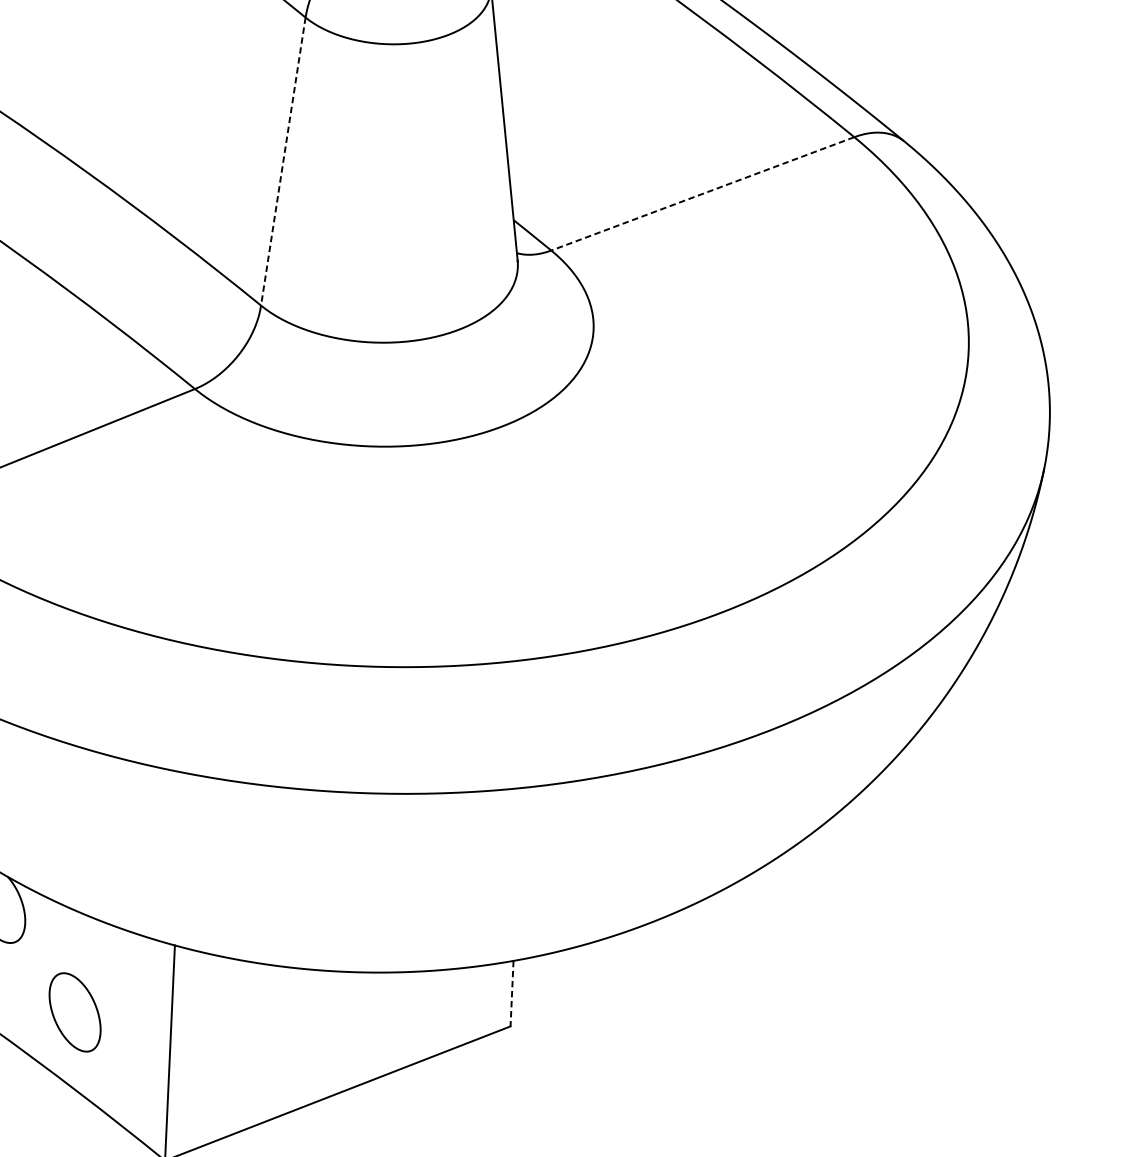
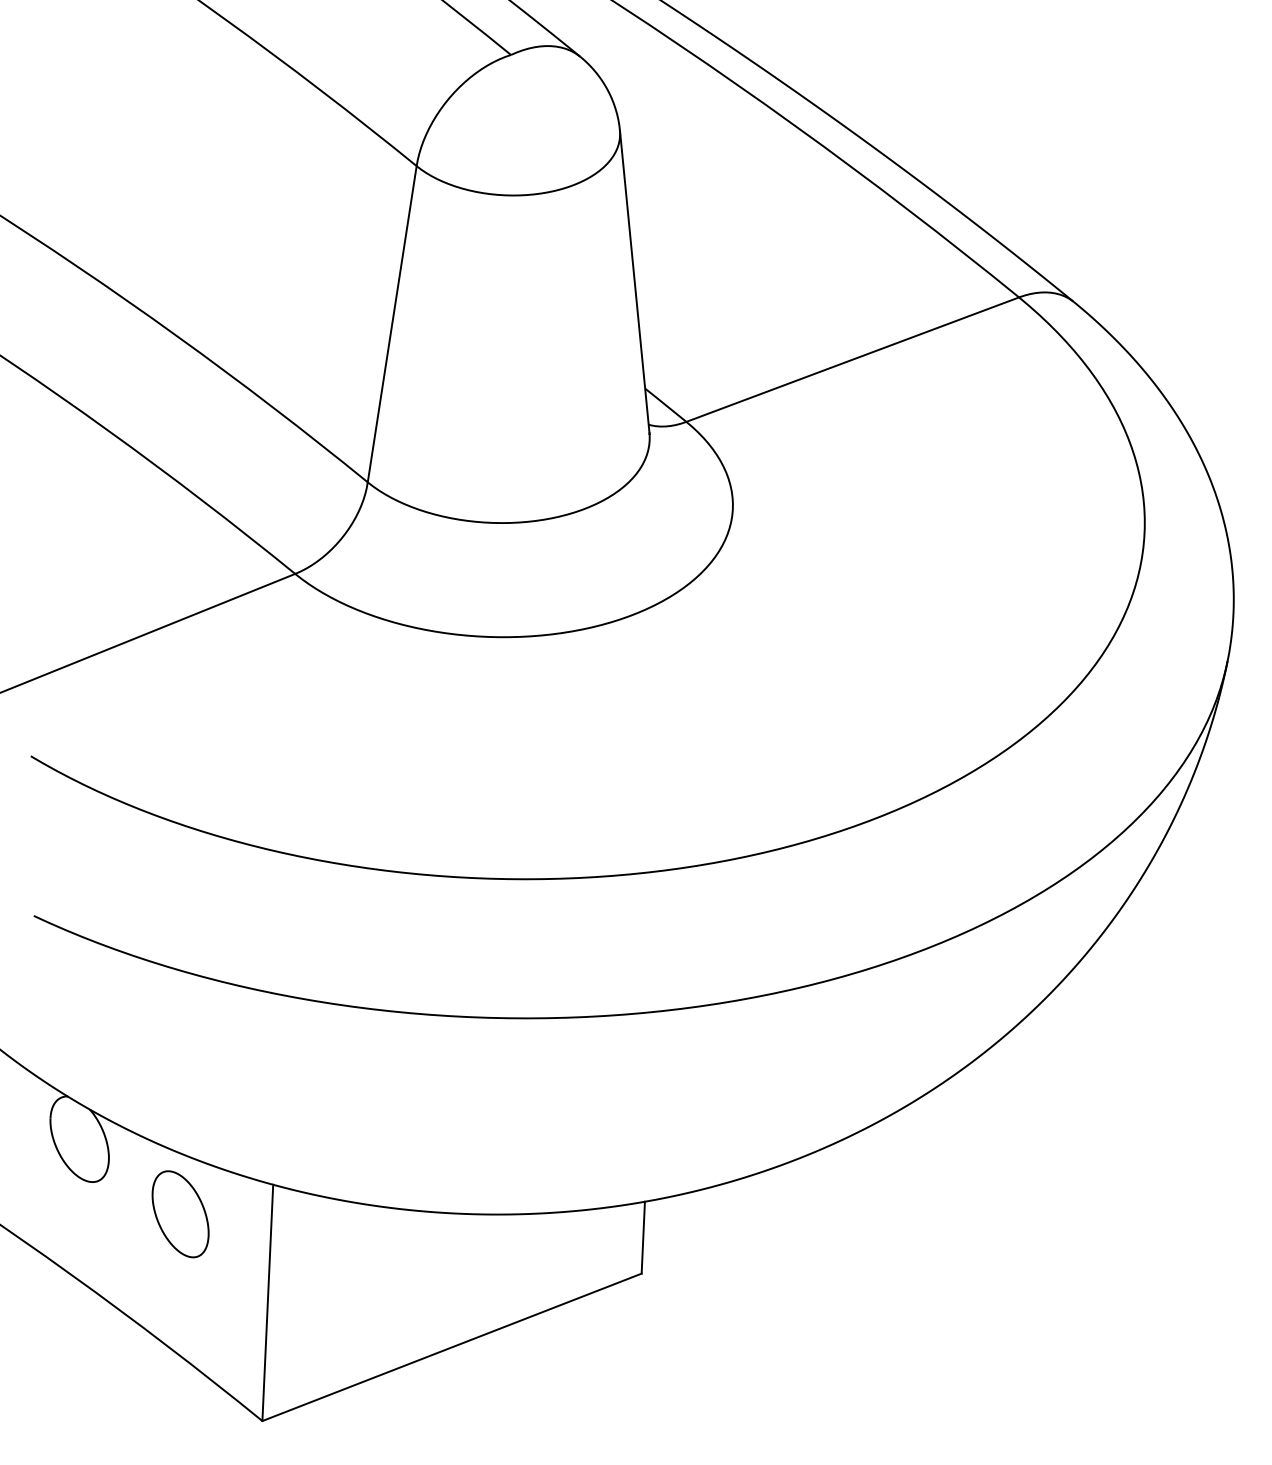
line: (283, 161) -> (392, 324), dashed -> solid
line: (702, 193) -> (852, 359), dashed -> solid
line: (512, 993) -> (643, 1237), dashed -> solid
part: (74, 1012) -> (180, 1214), moved

